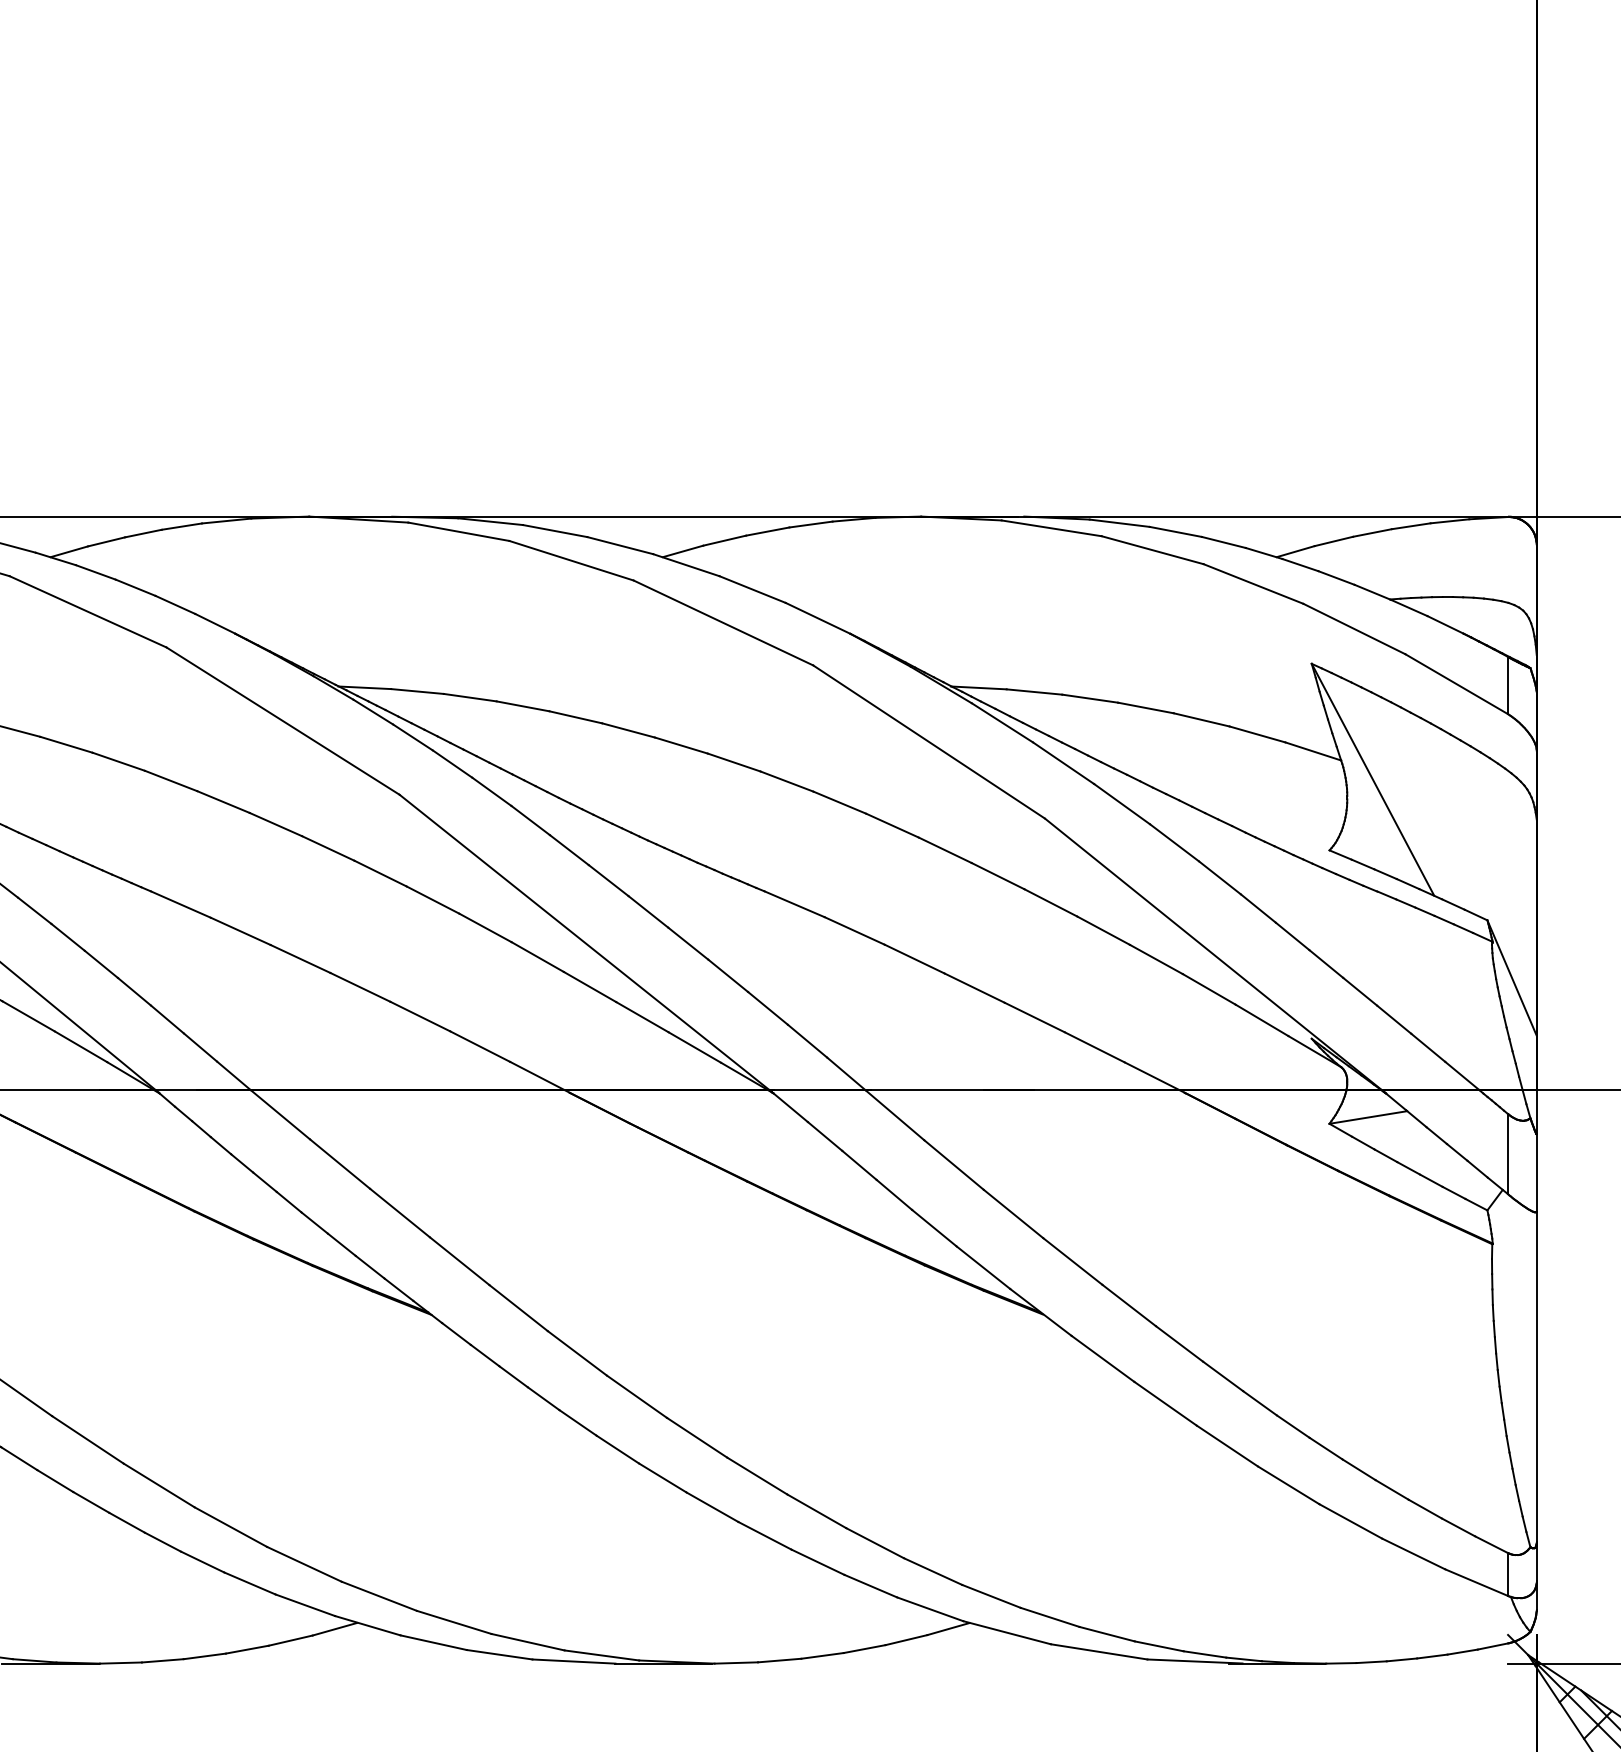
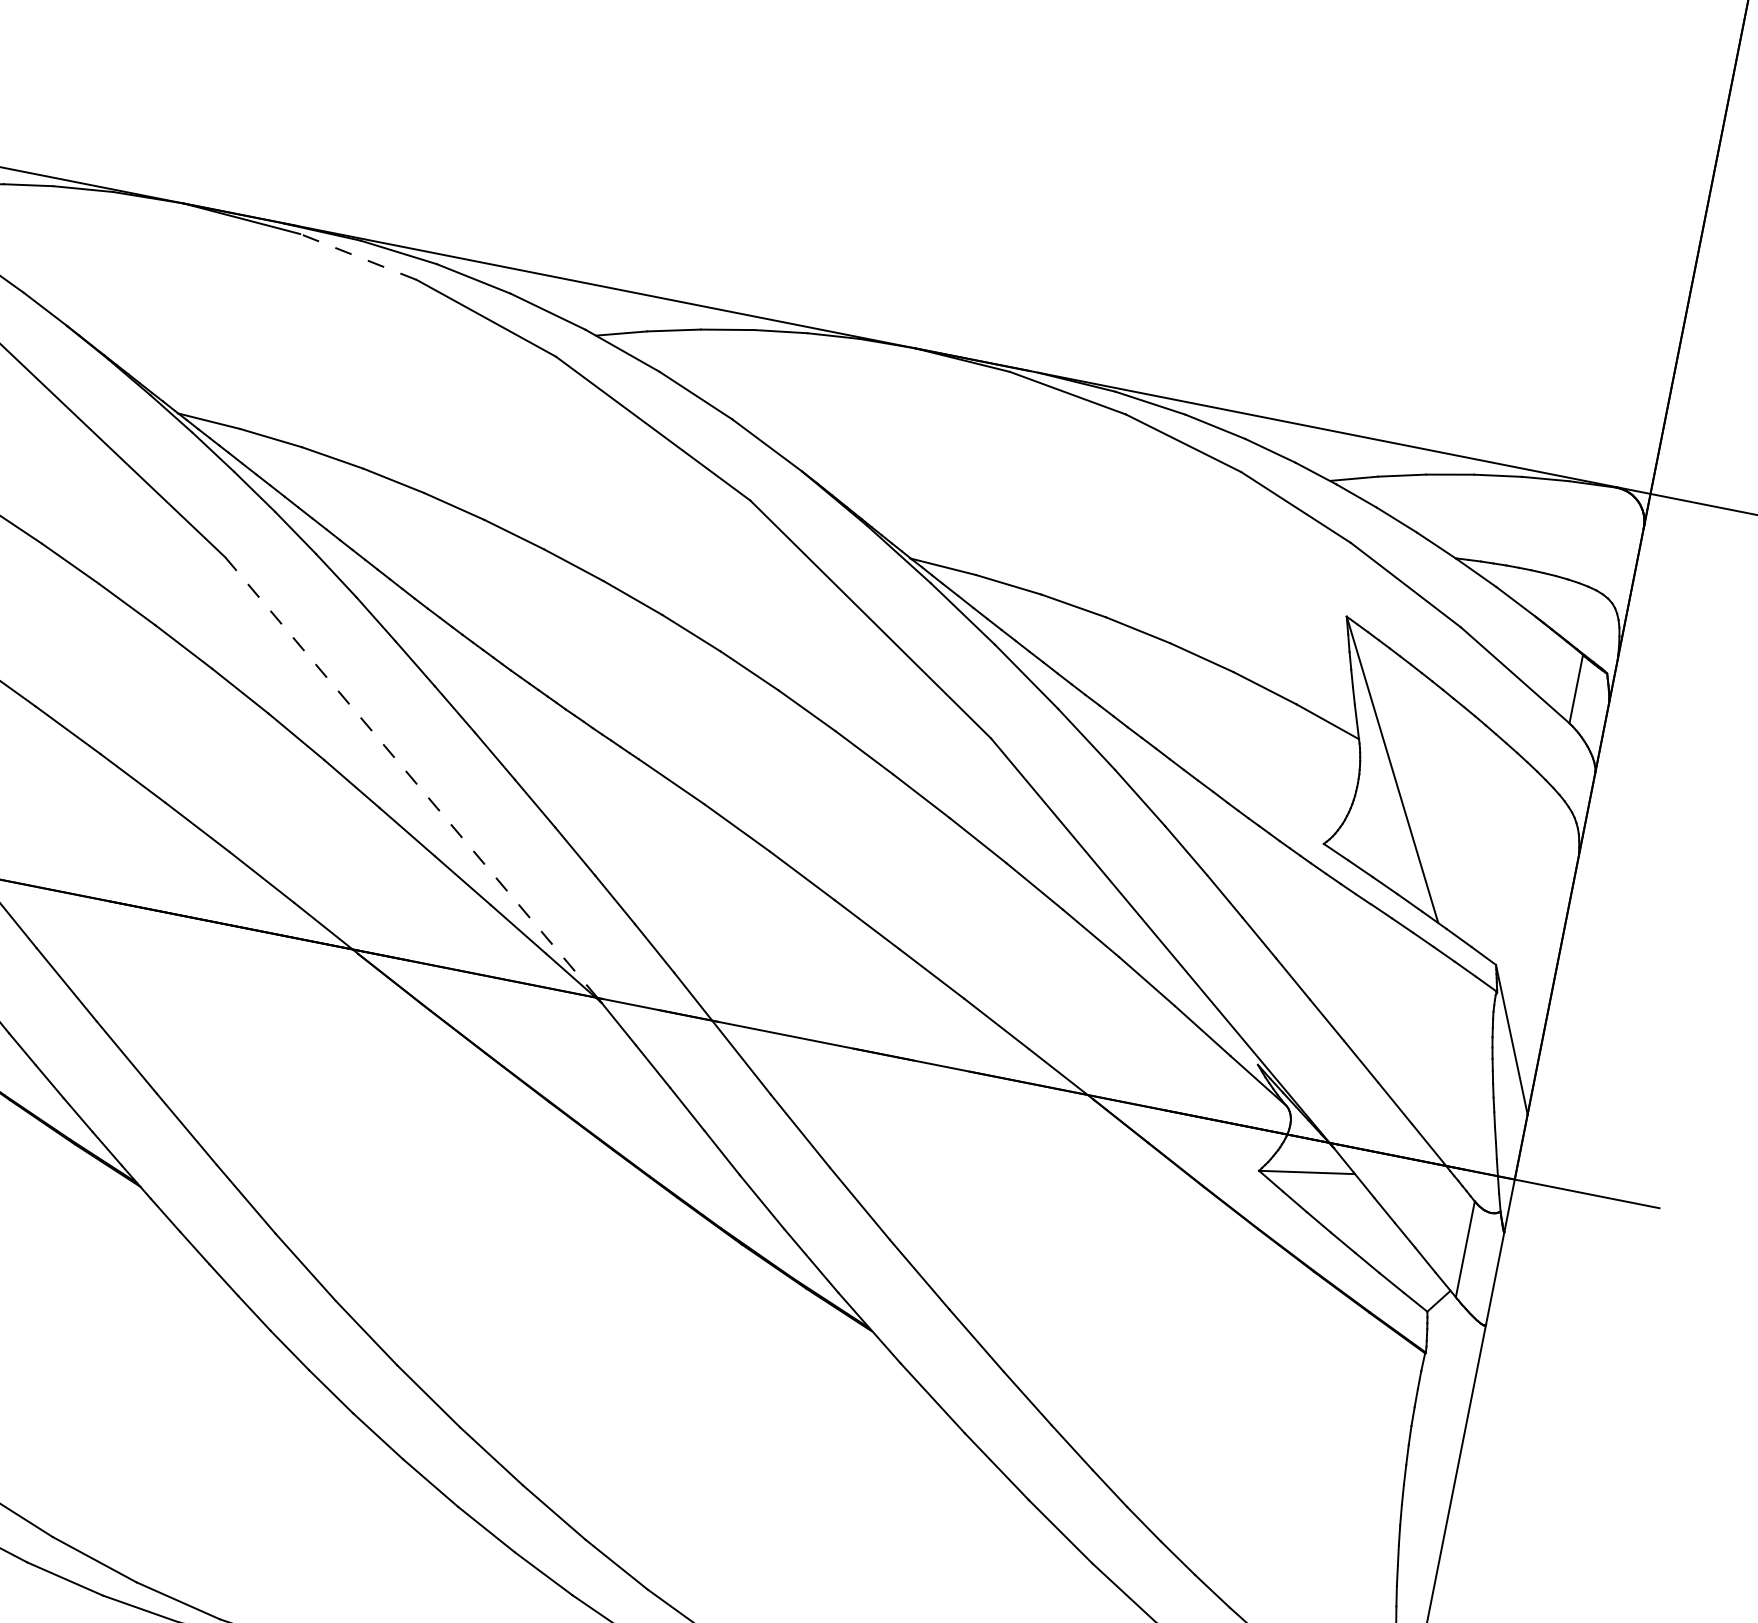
line: (458, 531) -> (358, 256), solid -> dashed
line: (584, 942) -> (411, 777), solid -> dashed

